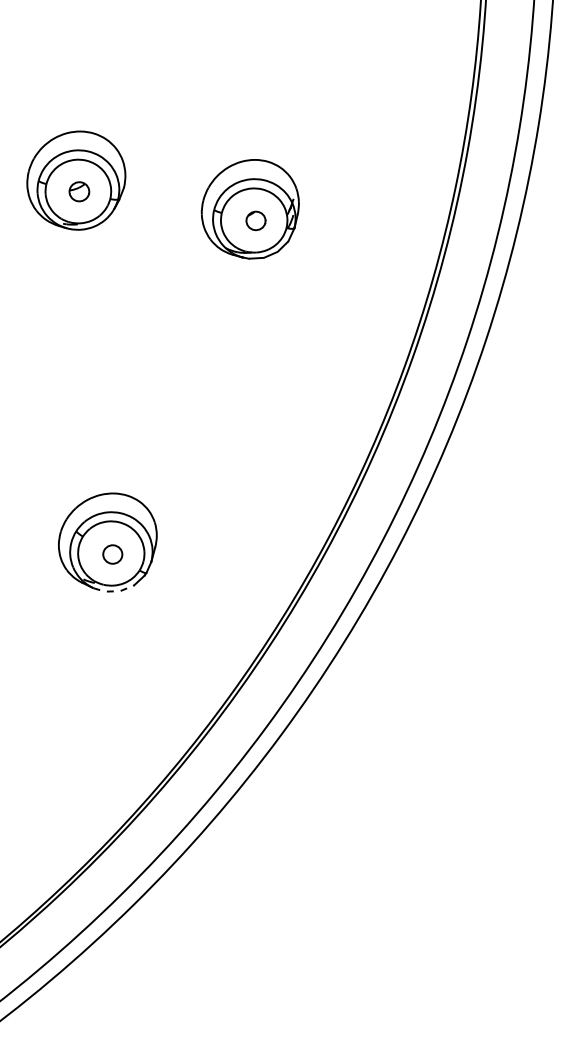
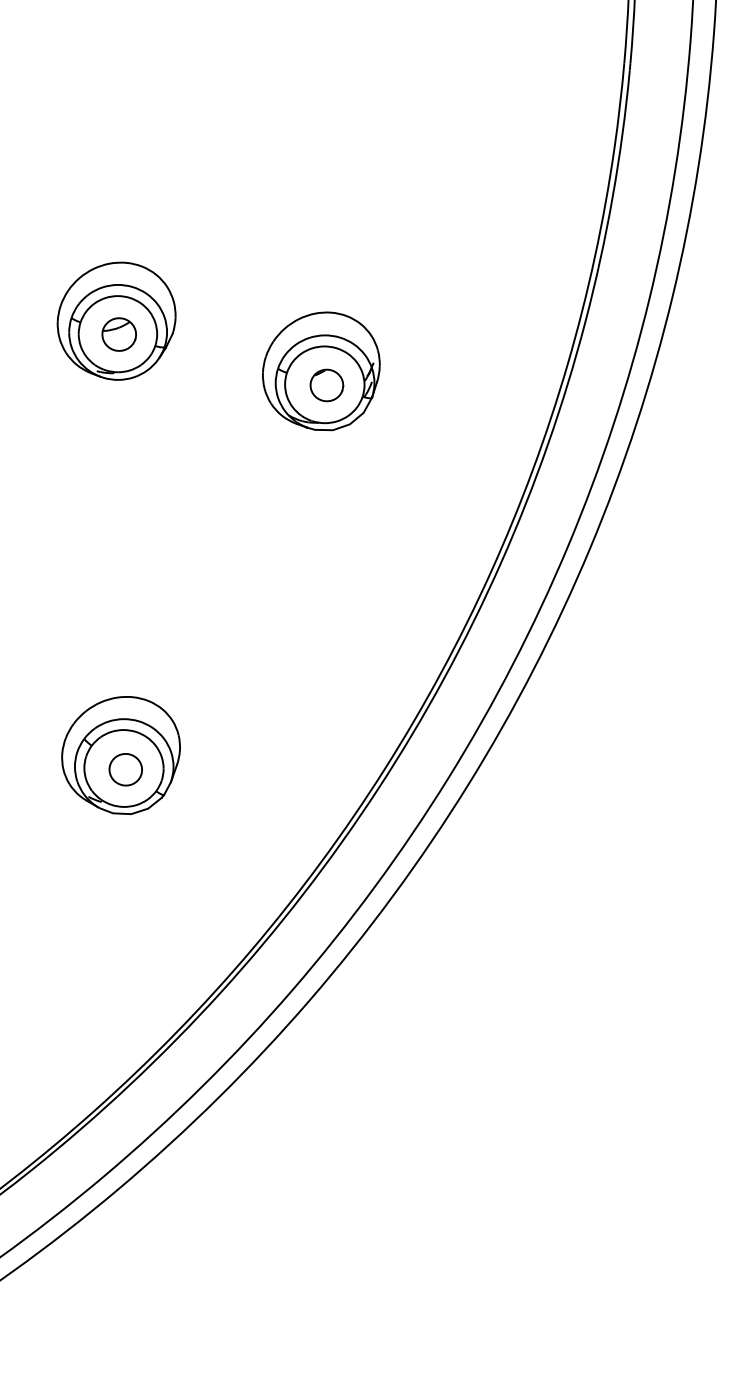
part: (78, 191) -> (118, 334), size x1.43
part: (255, 220) -> (326, 385), size x1.43
part: (112, 554) -> (125, 769), size x1.43
line: (113, 591) -> (123, 813), dashed -> solid

